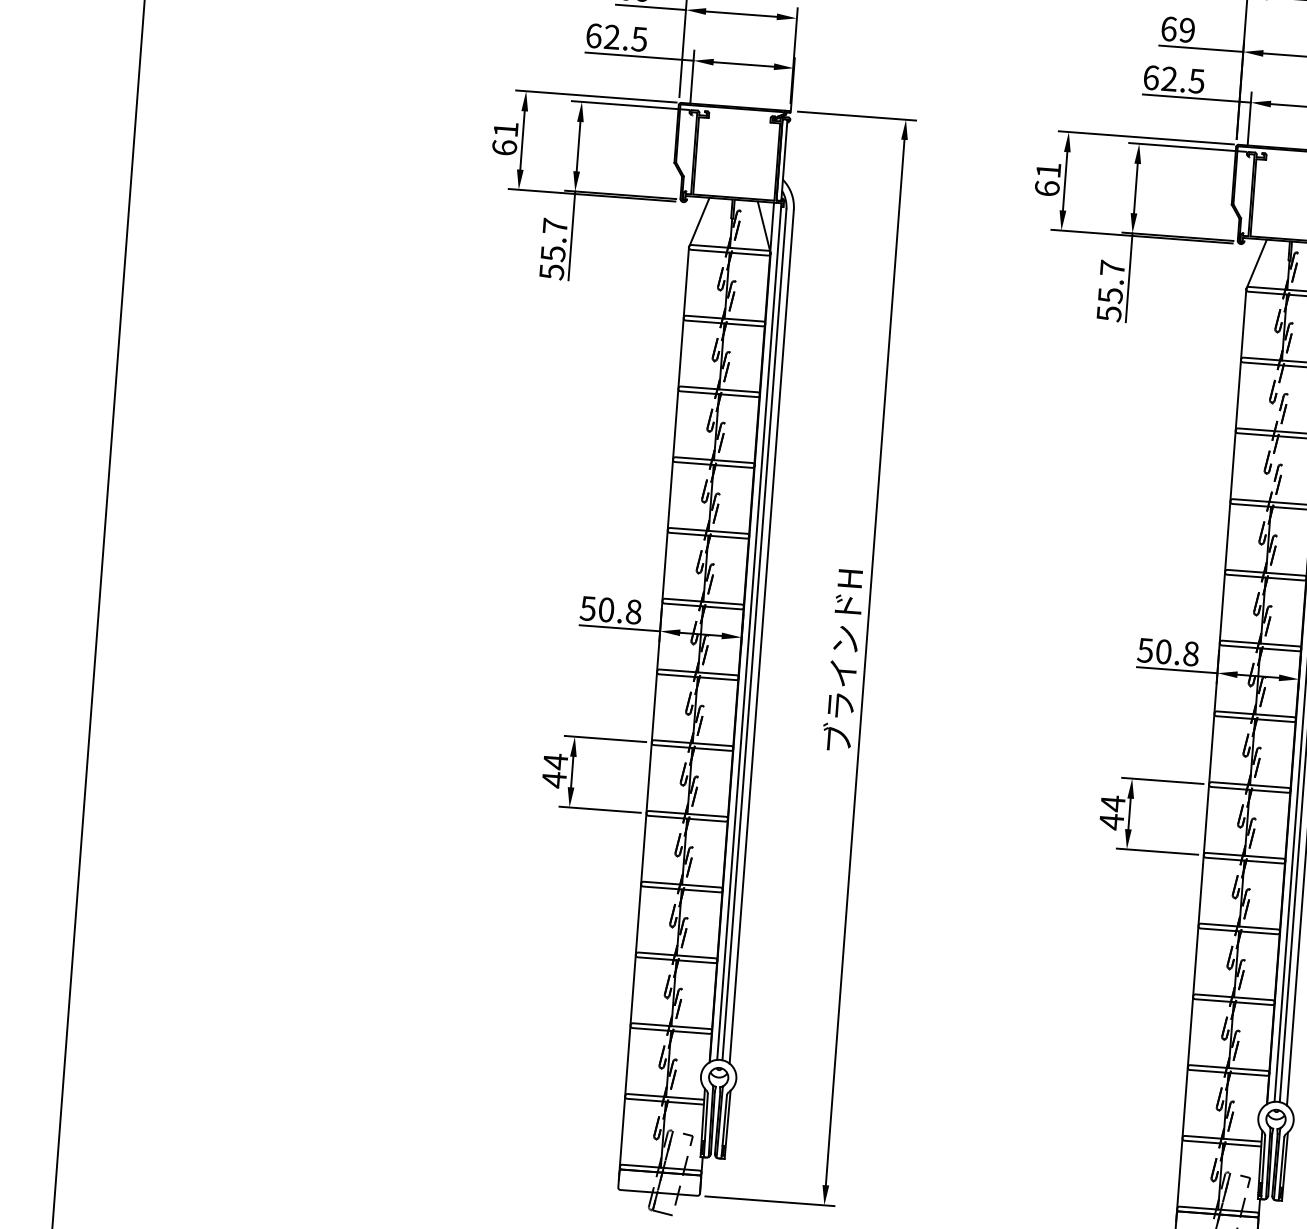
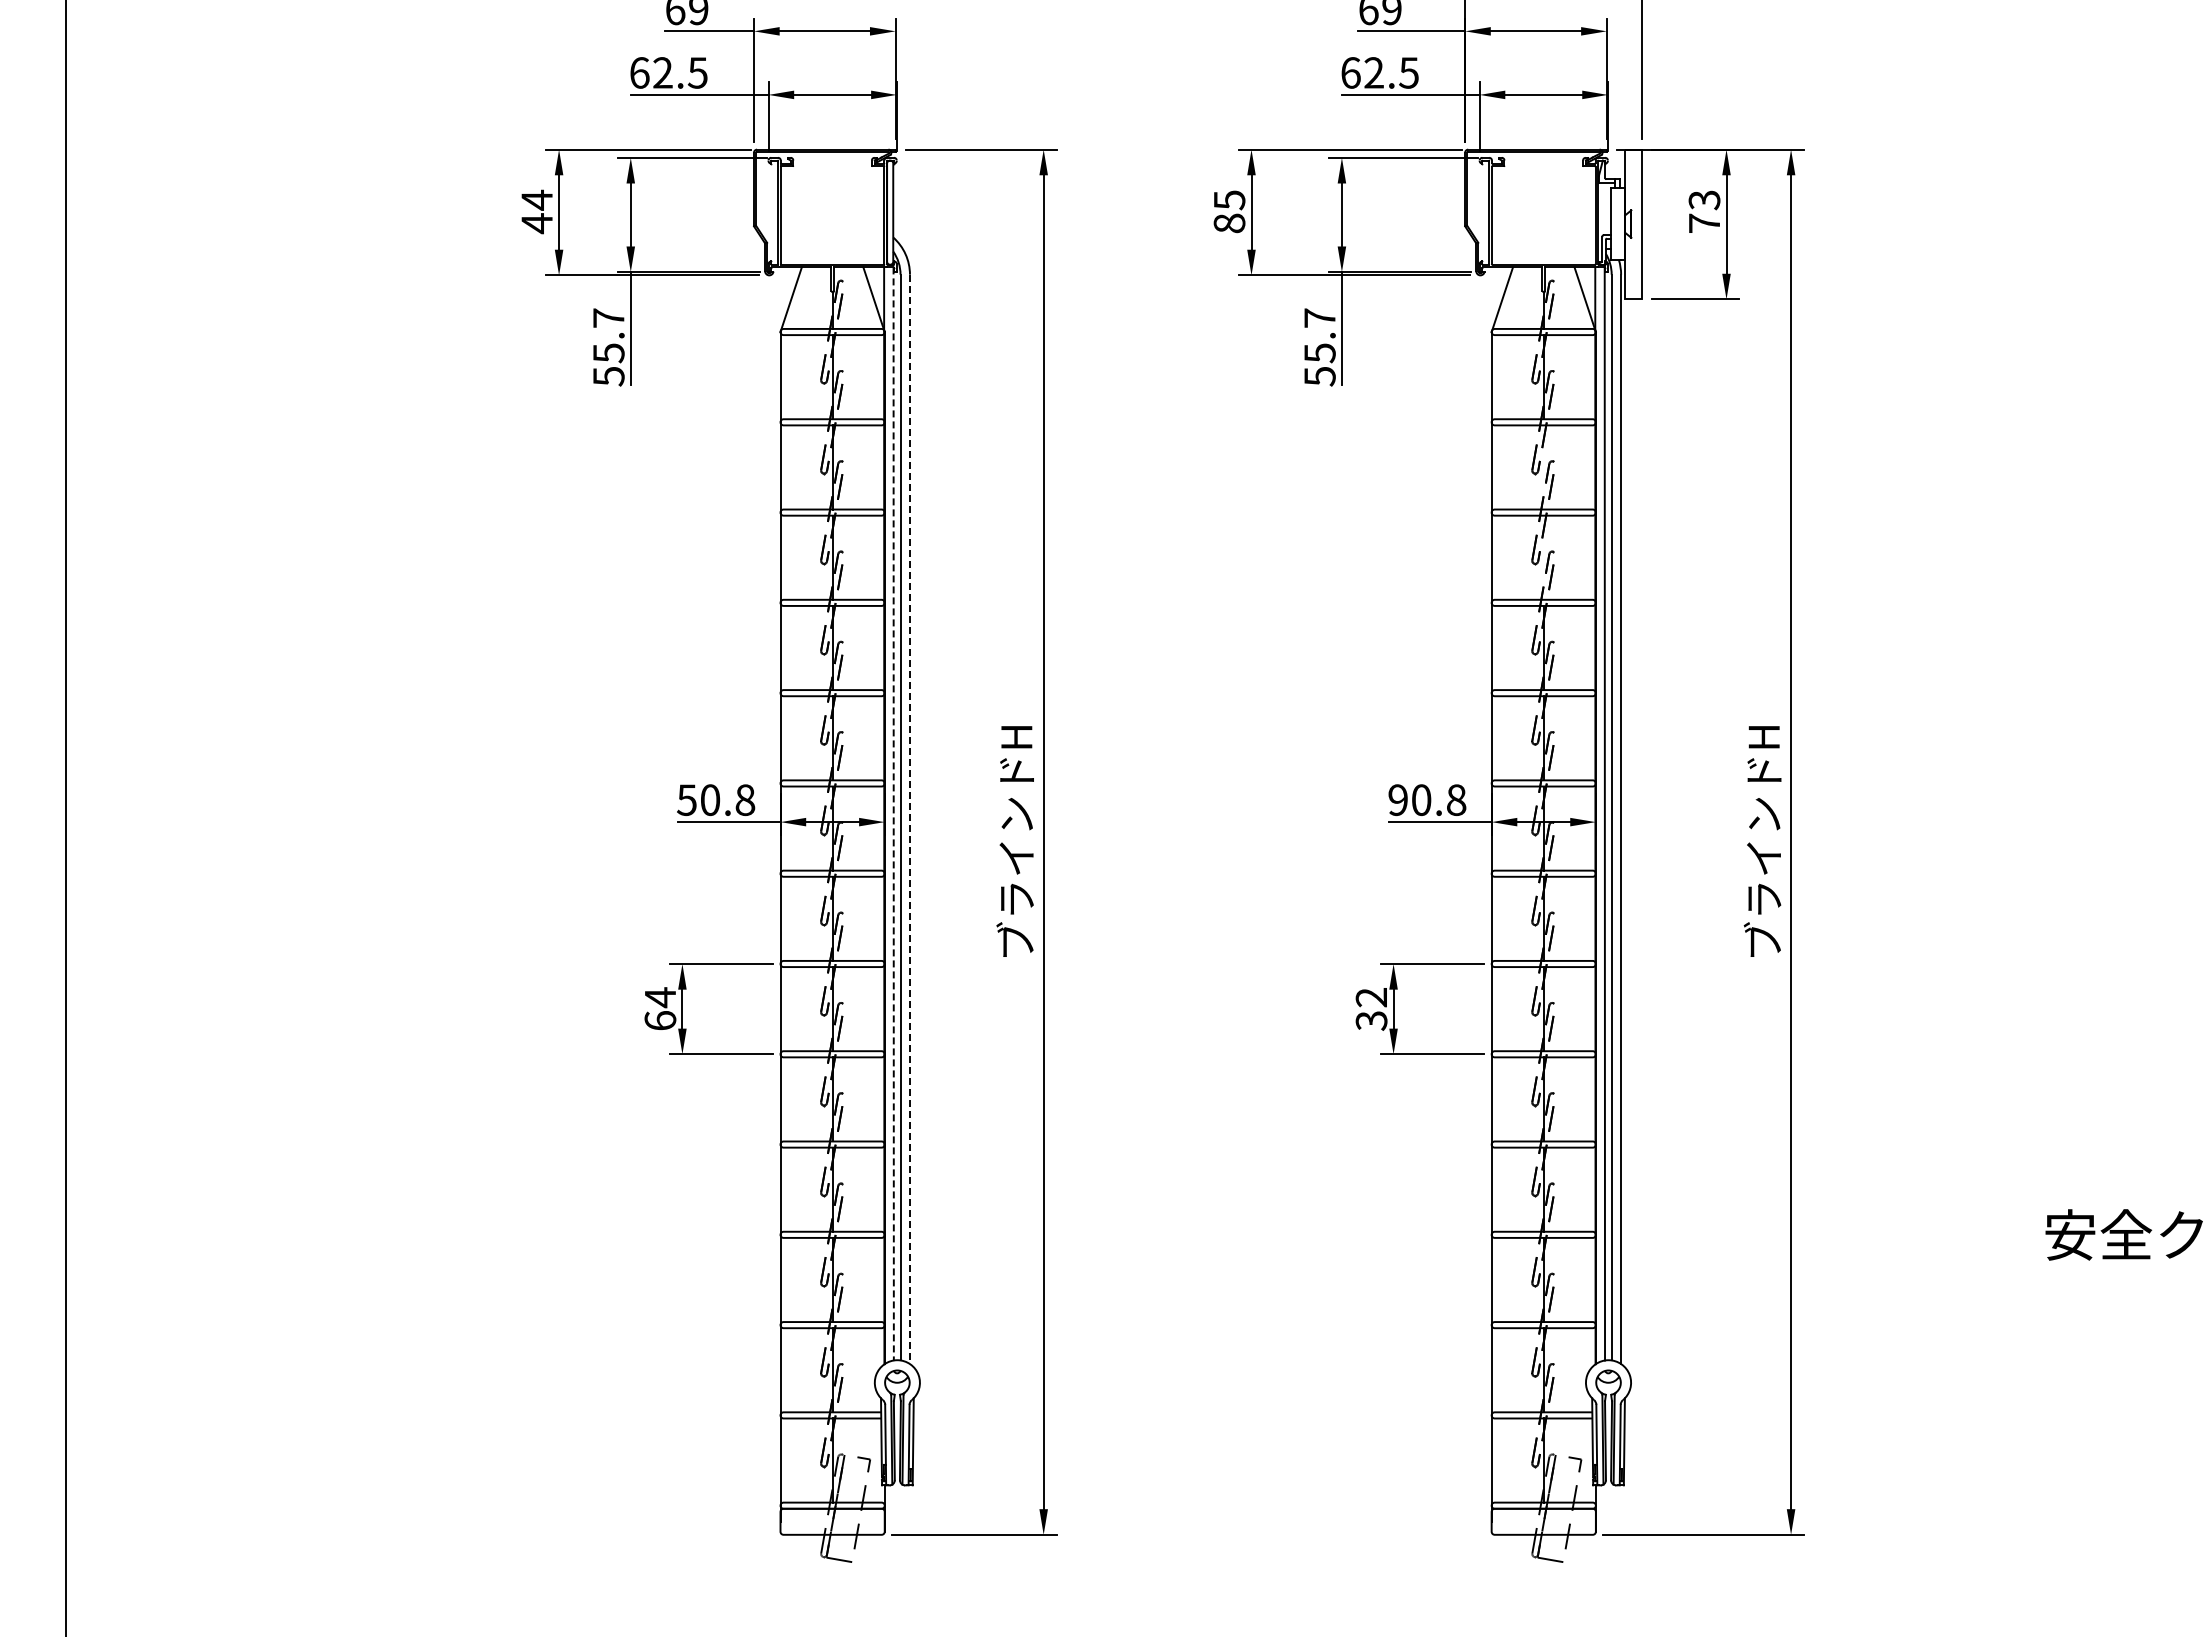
text: (504, 138) -> (536, 211), 61 -> 44
text: (1047, 179) -> (1229, 211), 61 -> 85
line: (749, 631) -> (893, 813), solid -> dashed
line: (761, 636) -> (909, 819), solid -> dashed
text: (1144, 649) -> (1397, 799), 50.8 -> 90.8
text: (554, 779) -> (660, 1020), 44 -> 64
text: (1112, 812) -> (1371, 1009), 44 -> 32

